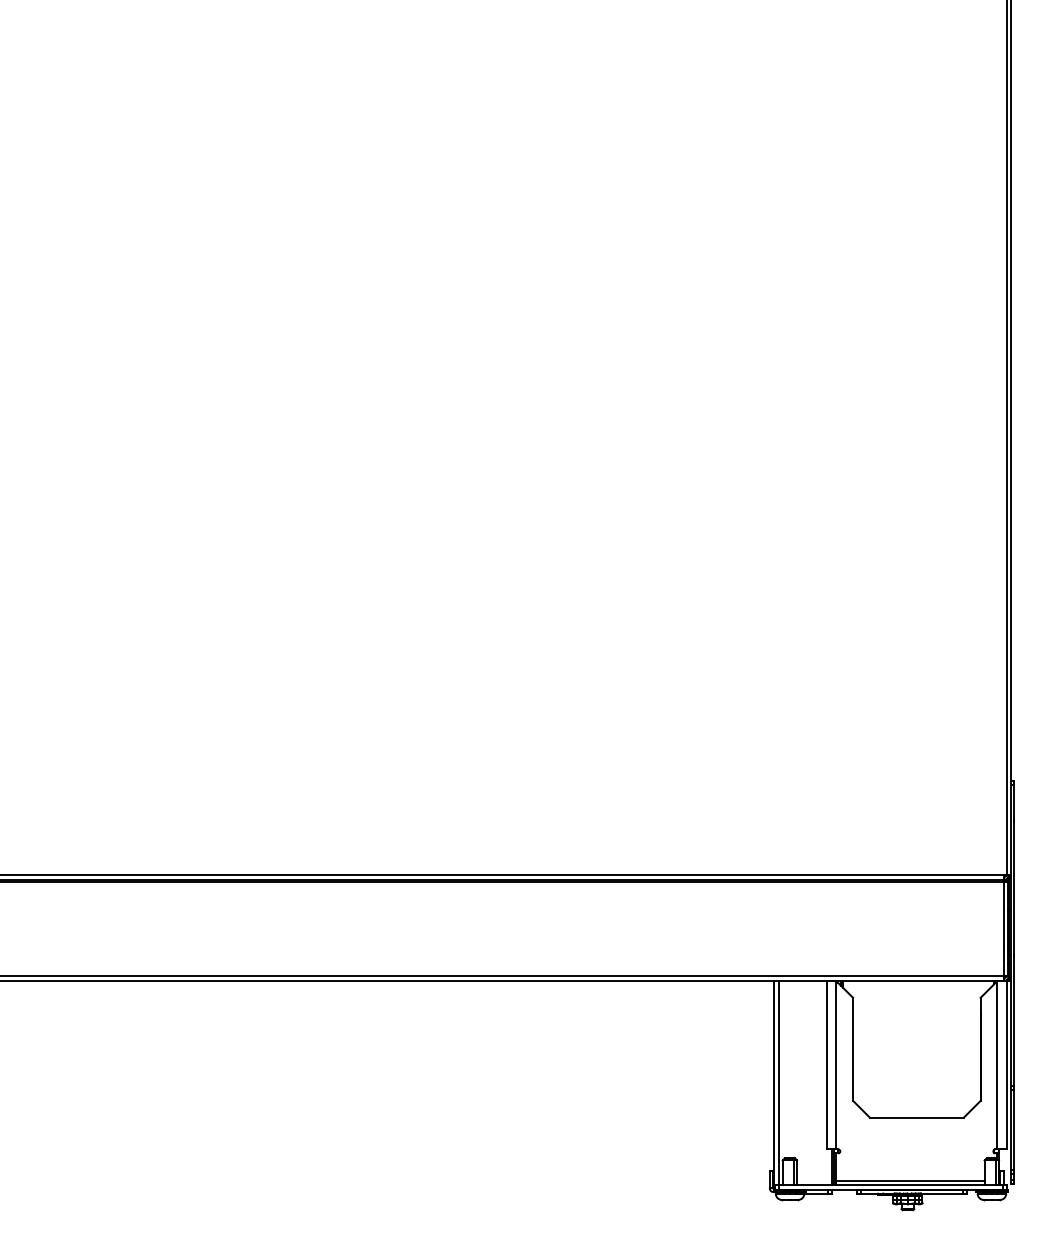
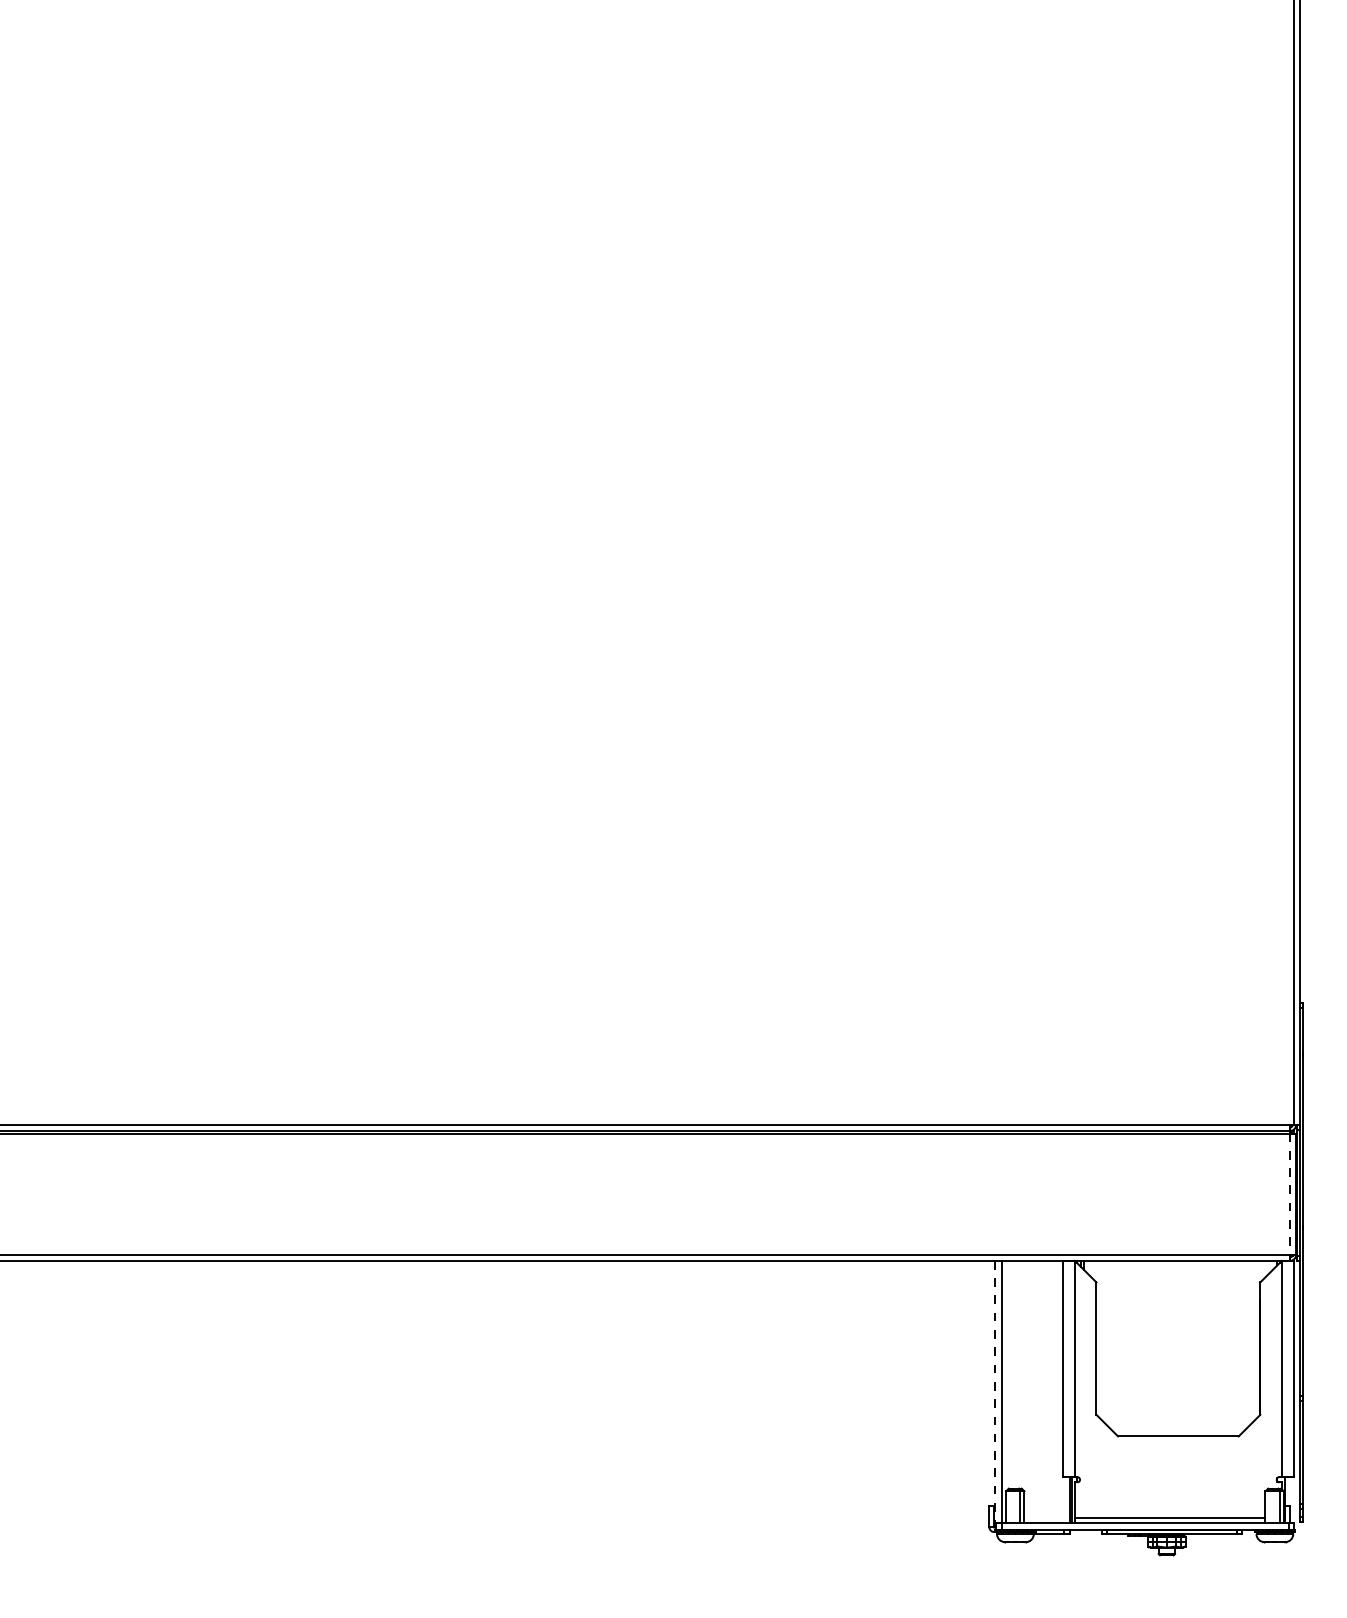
line: (1004, 929) -> (1290, 1194), solid -> dashed
line: (773, 1085) -> (994, 1394), solid -> dashed

